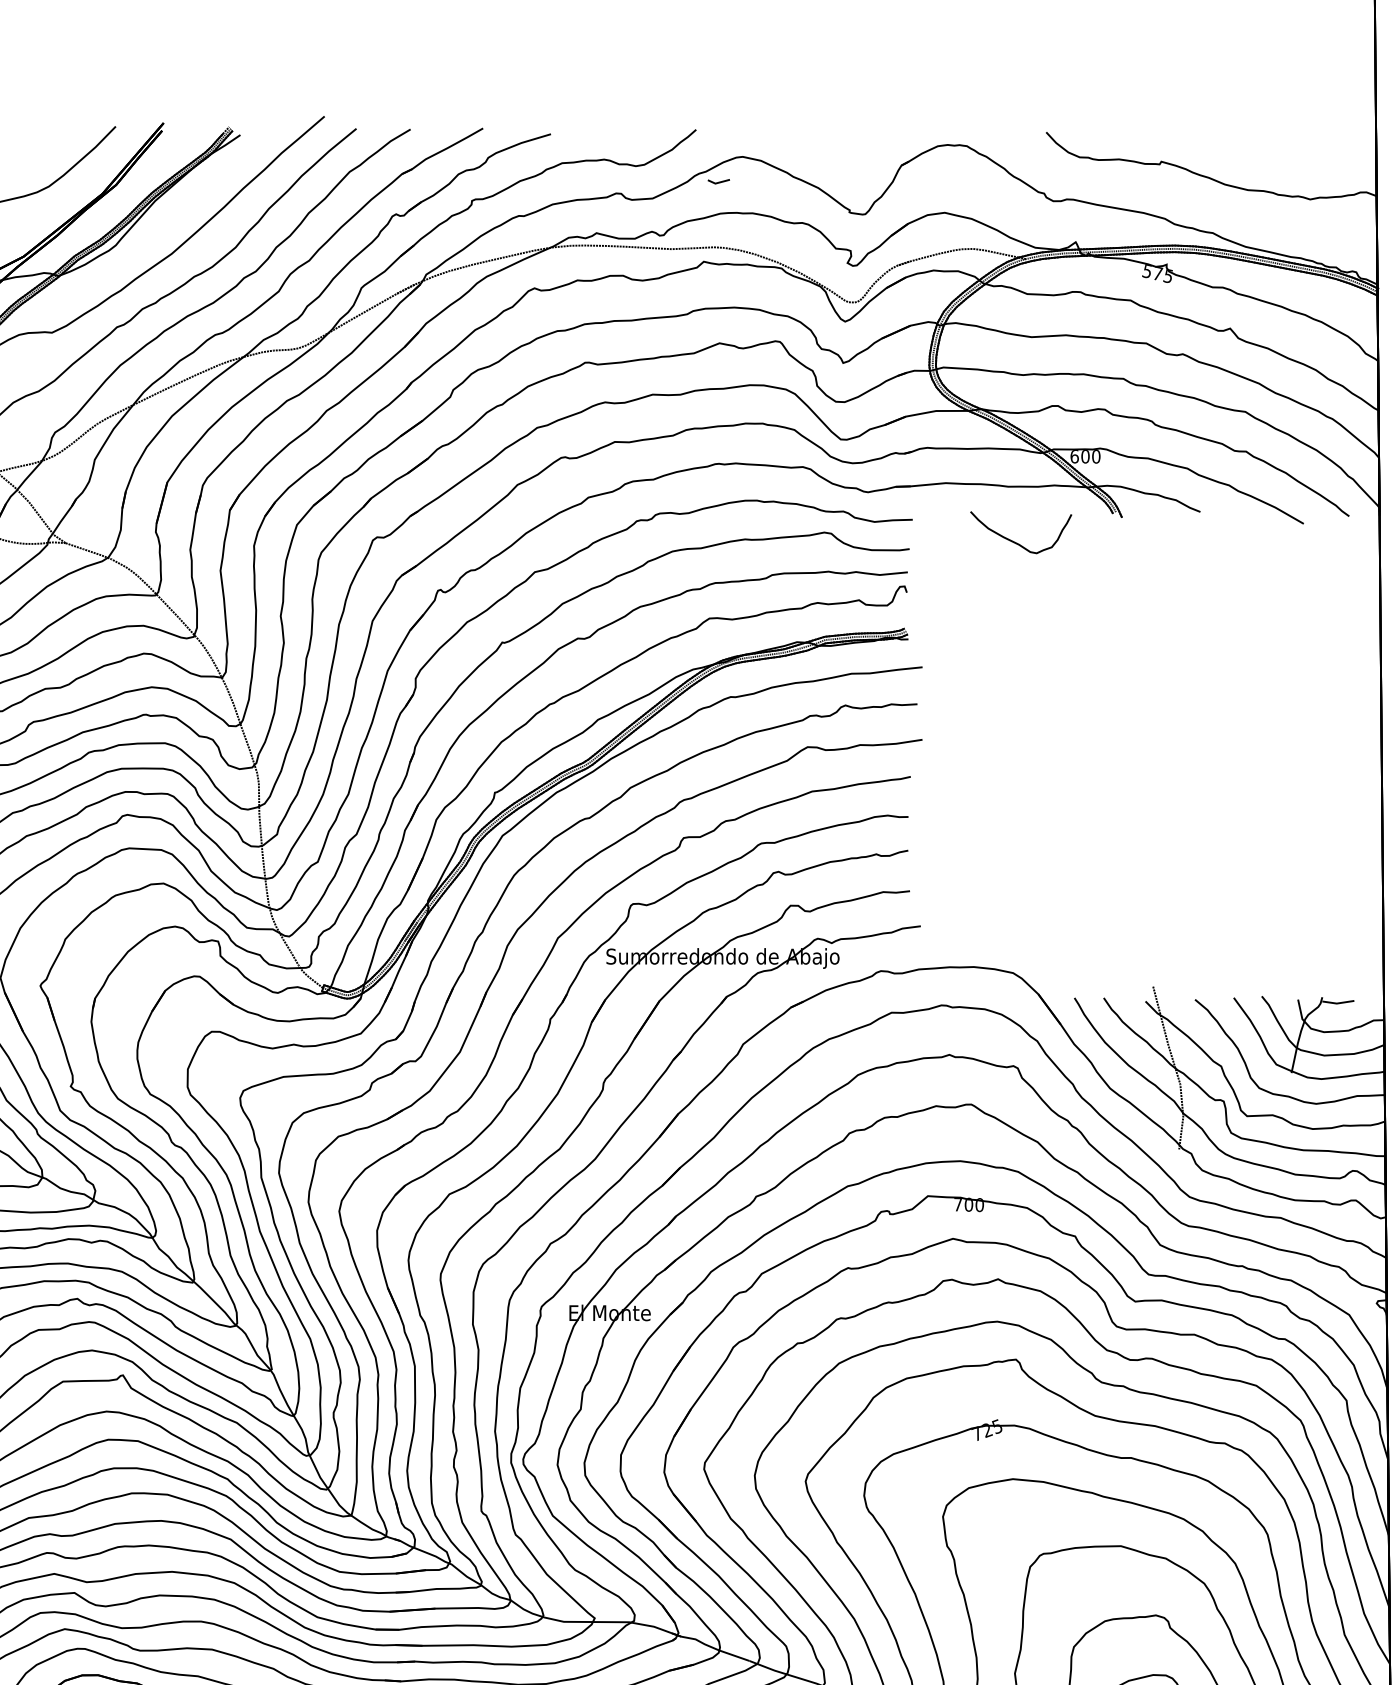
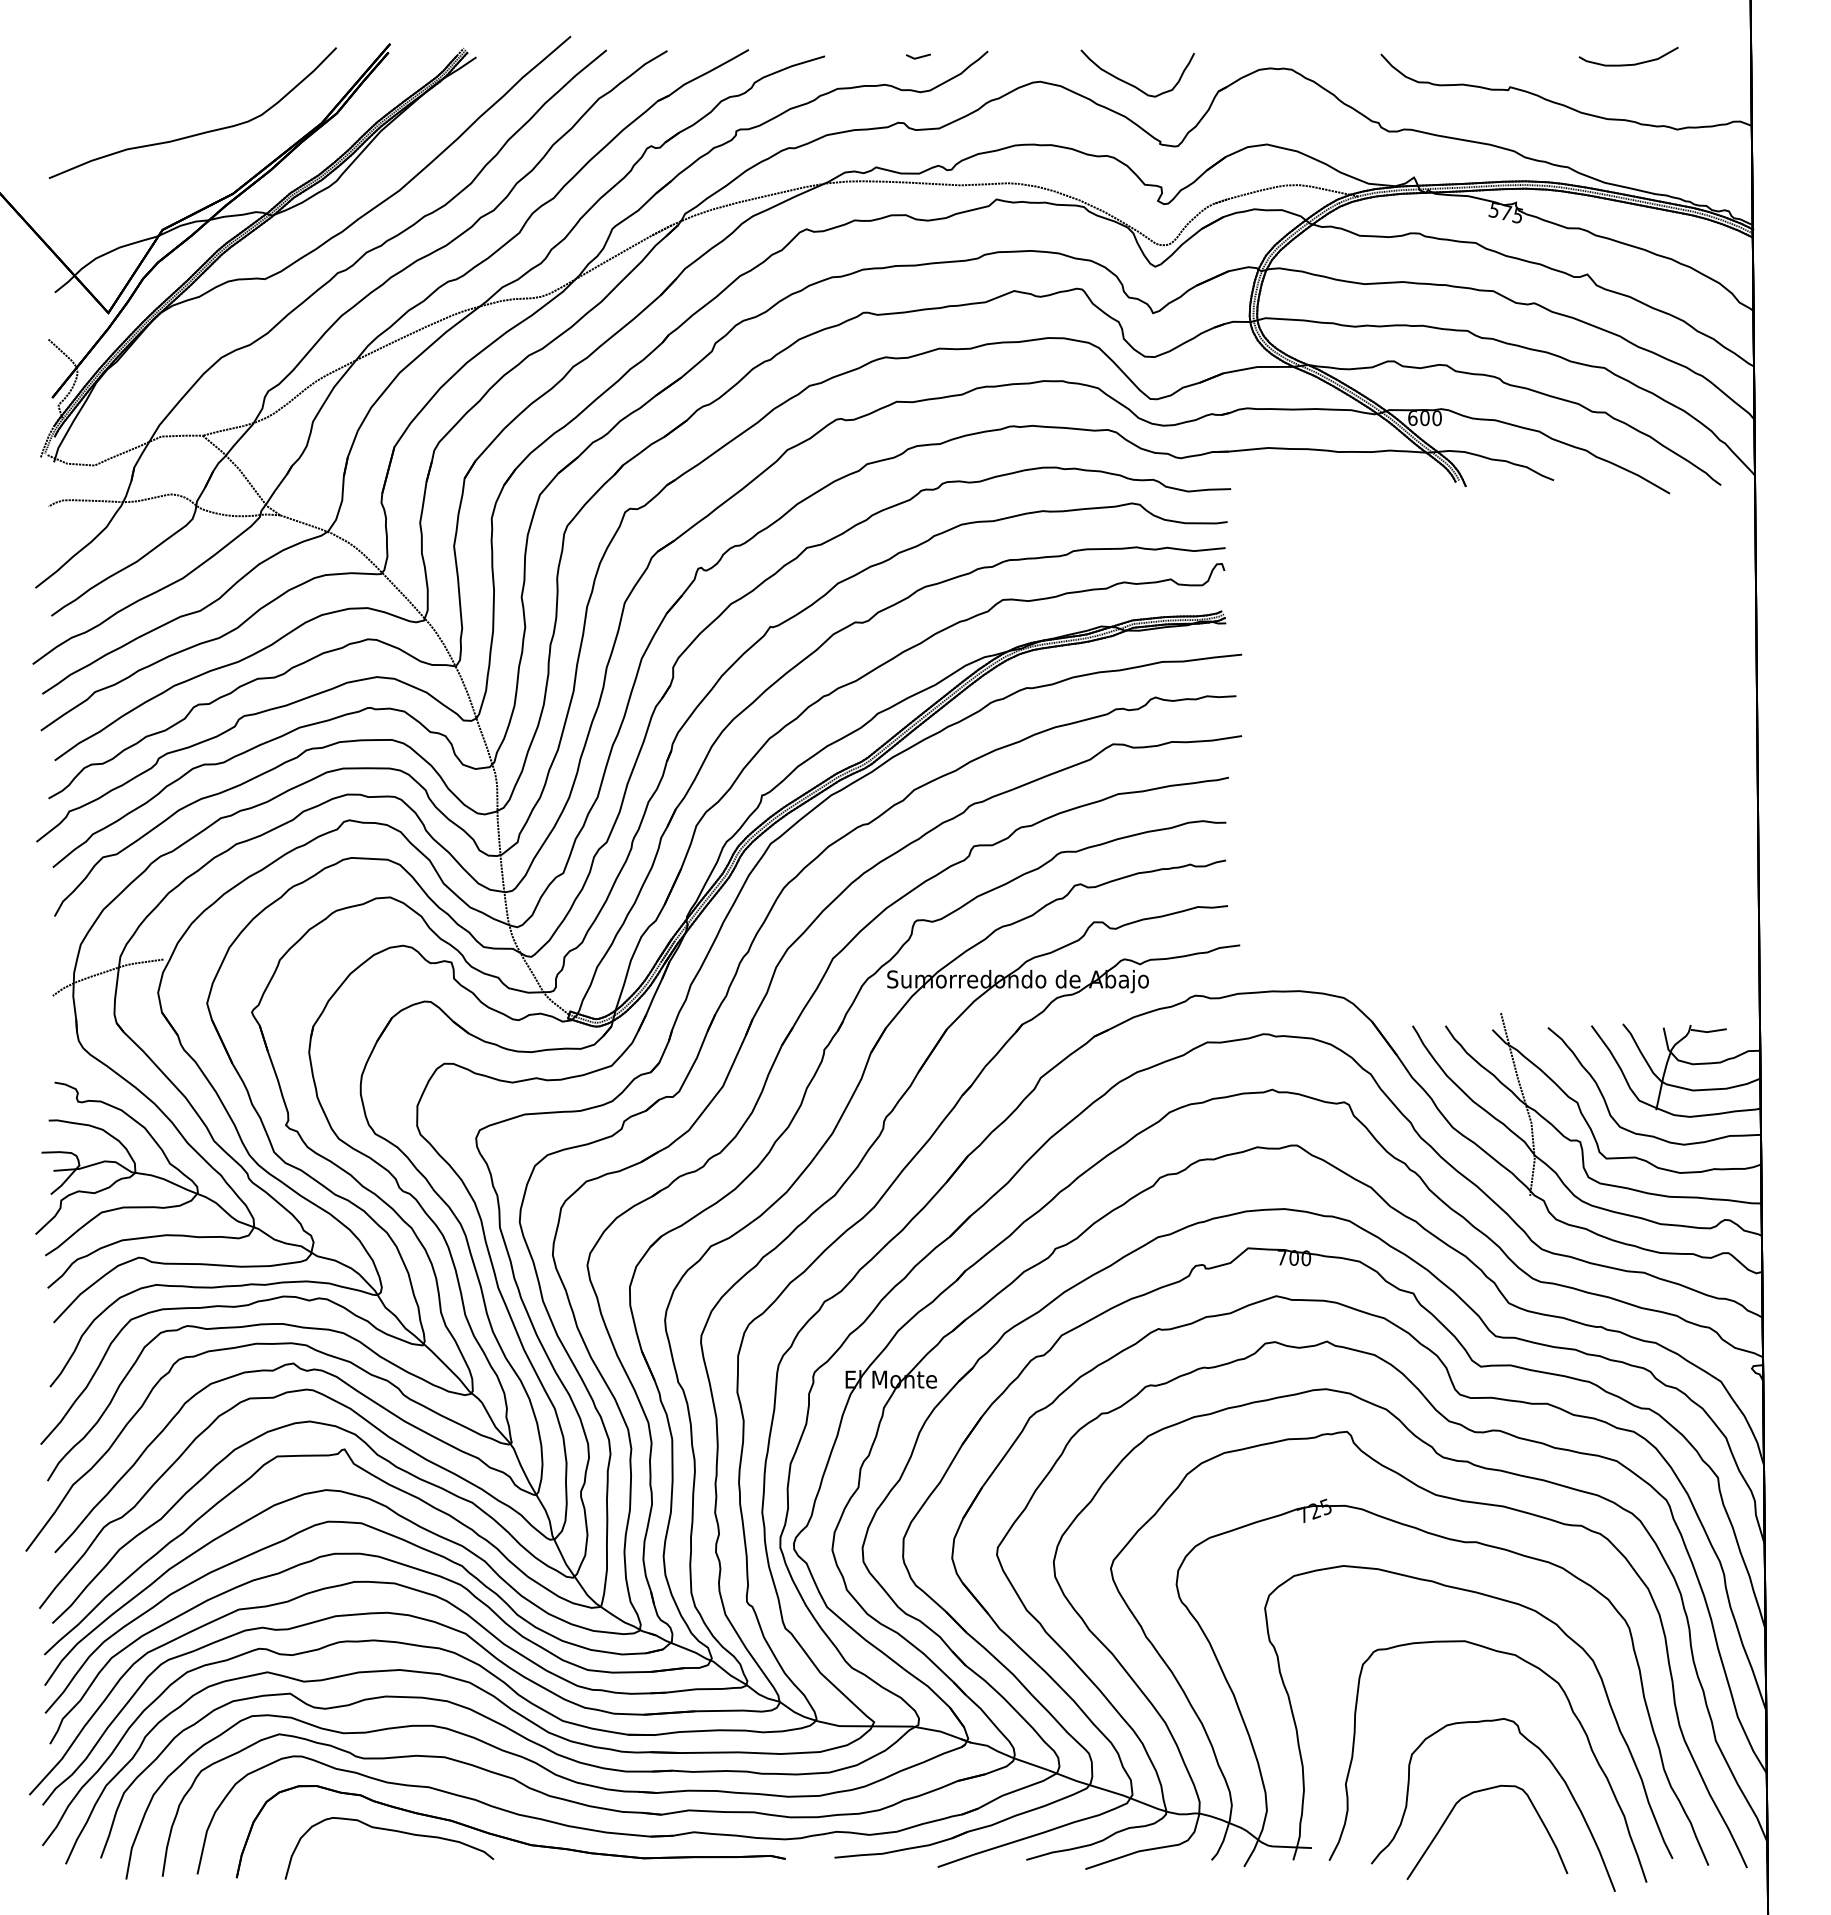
curve: (1266, 141) -> (1628, 64), added
line: (718, 181) -> (918, 56), moved
curve: (1016, 542) -> (1132, 84), moved

